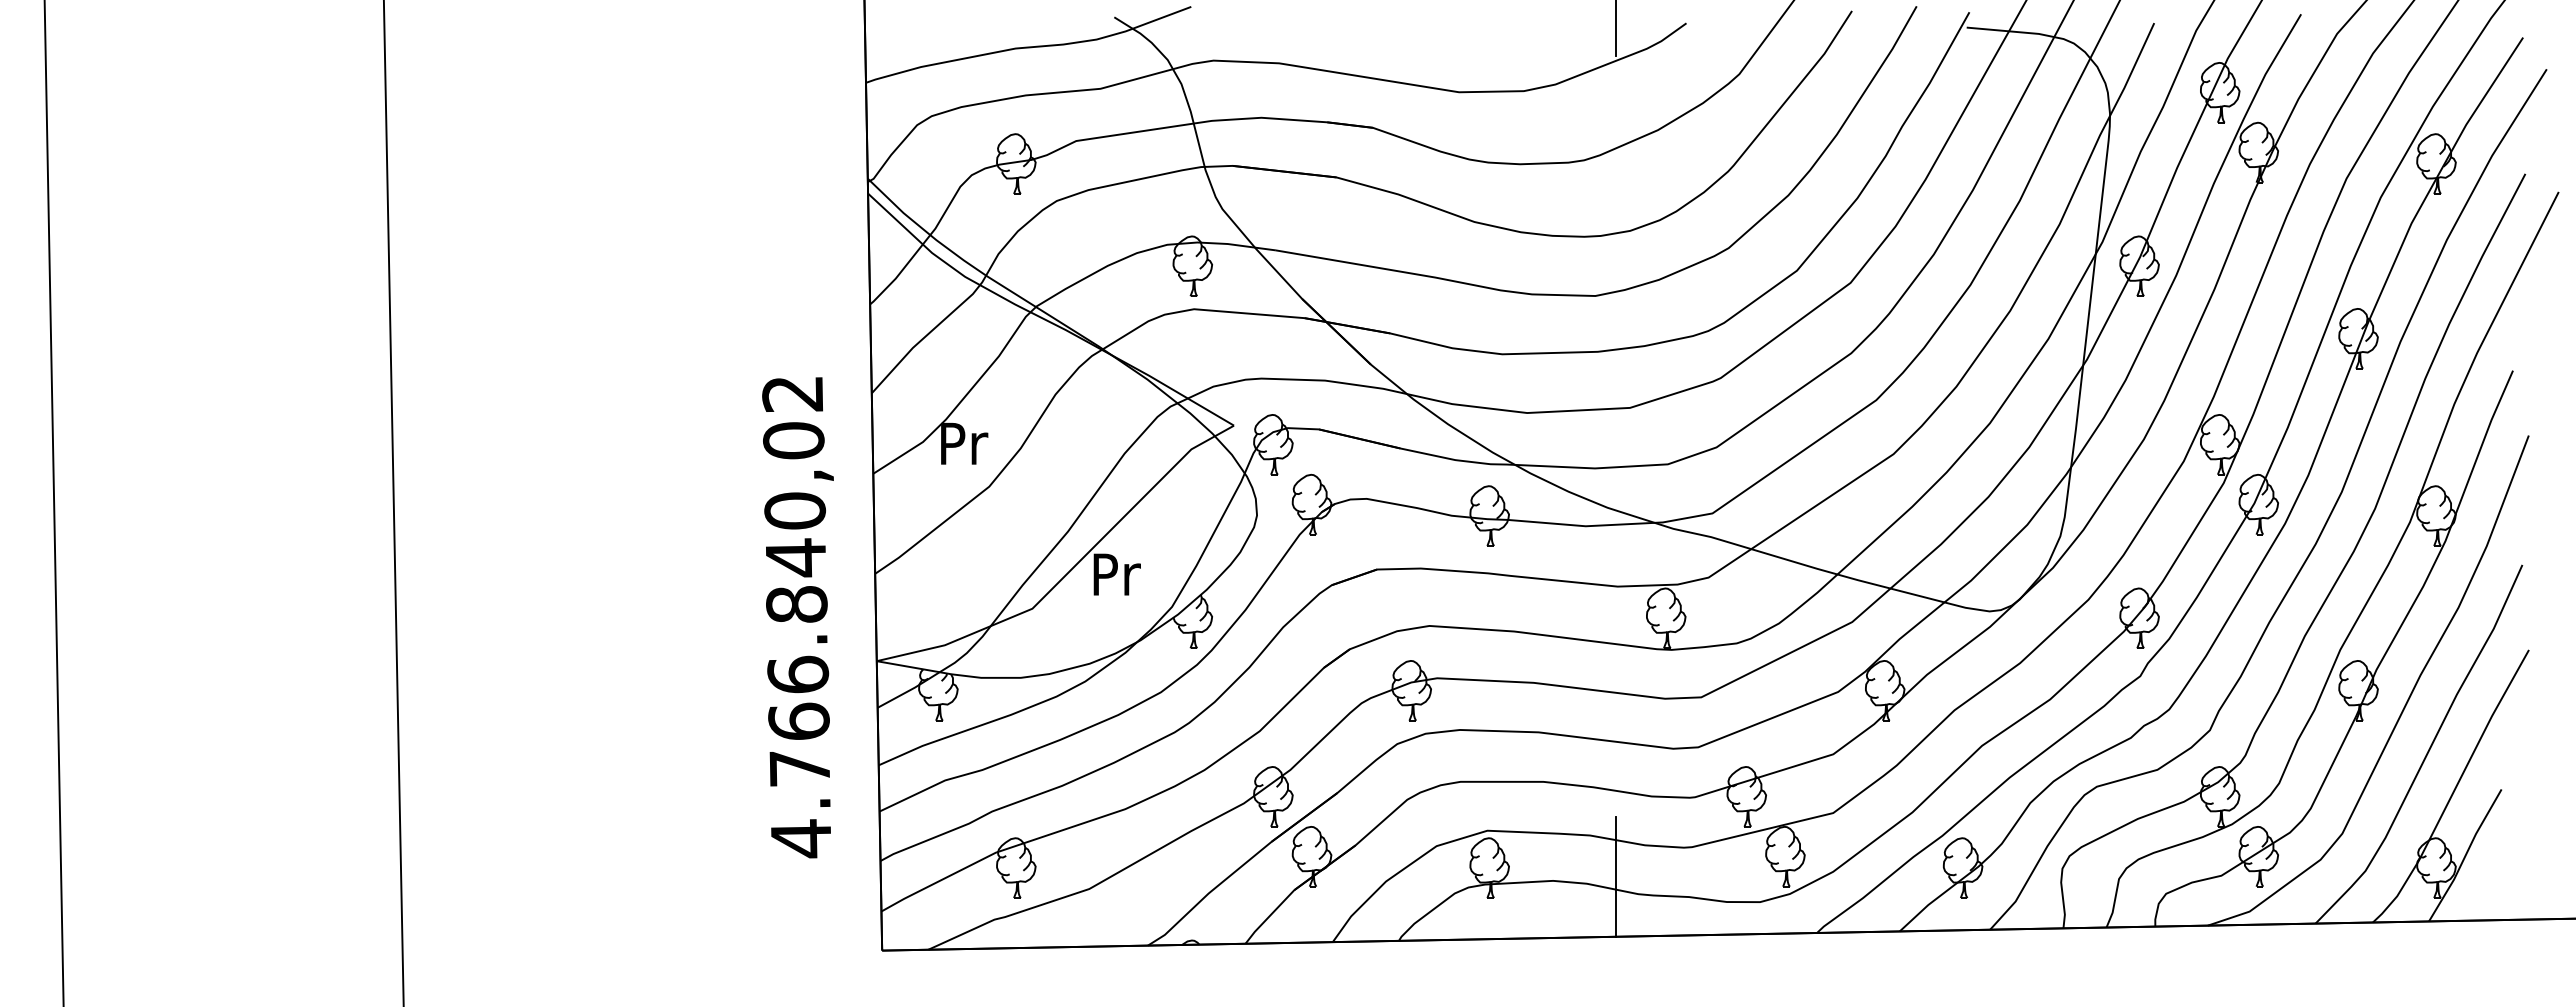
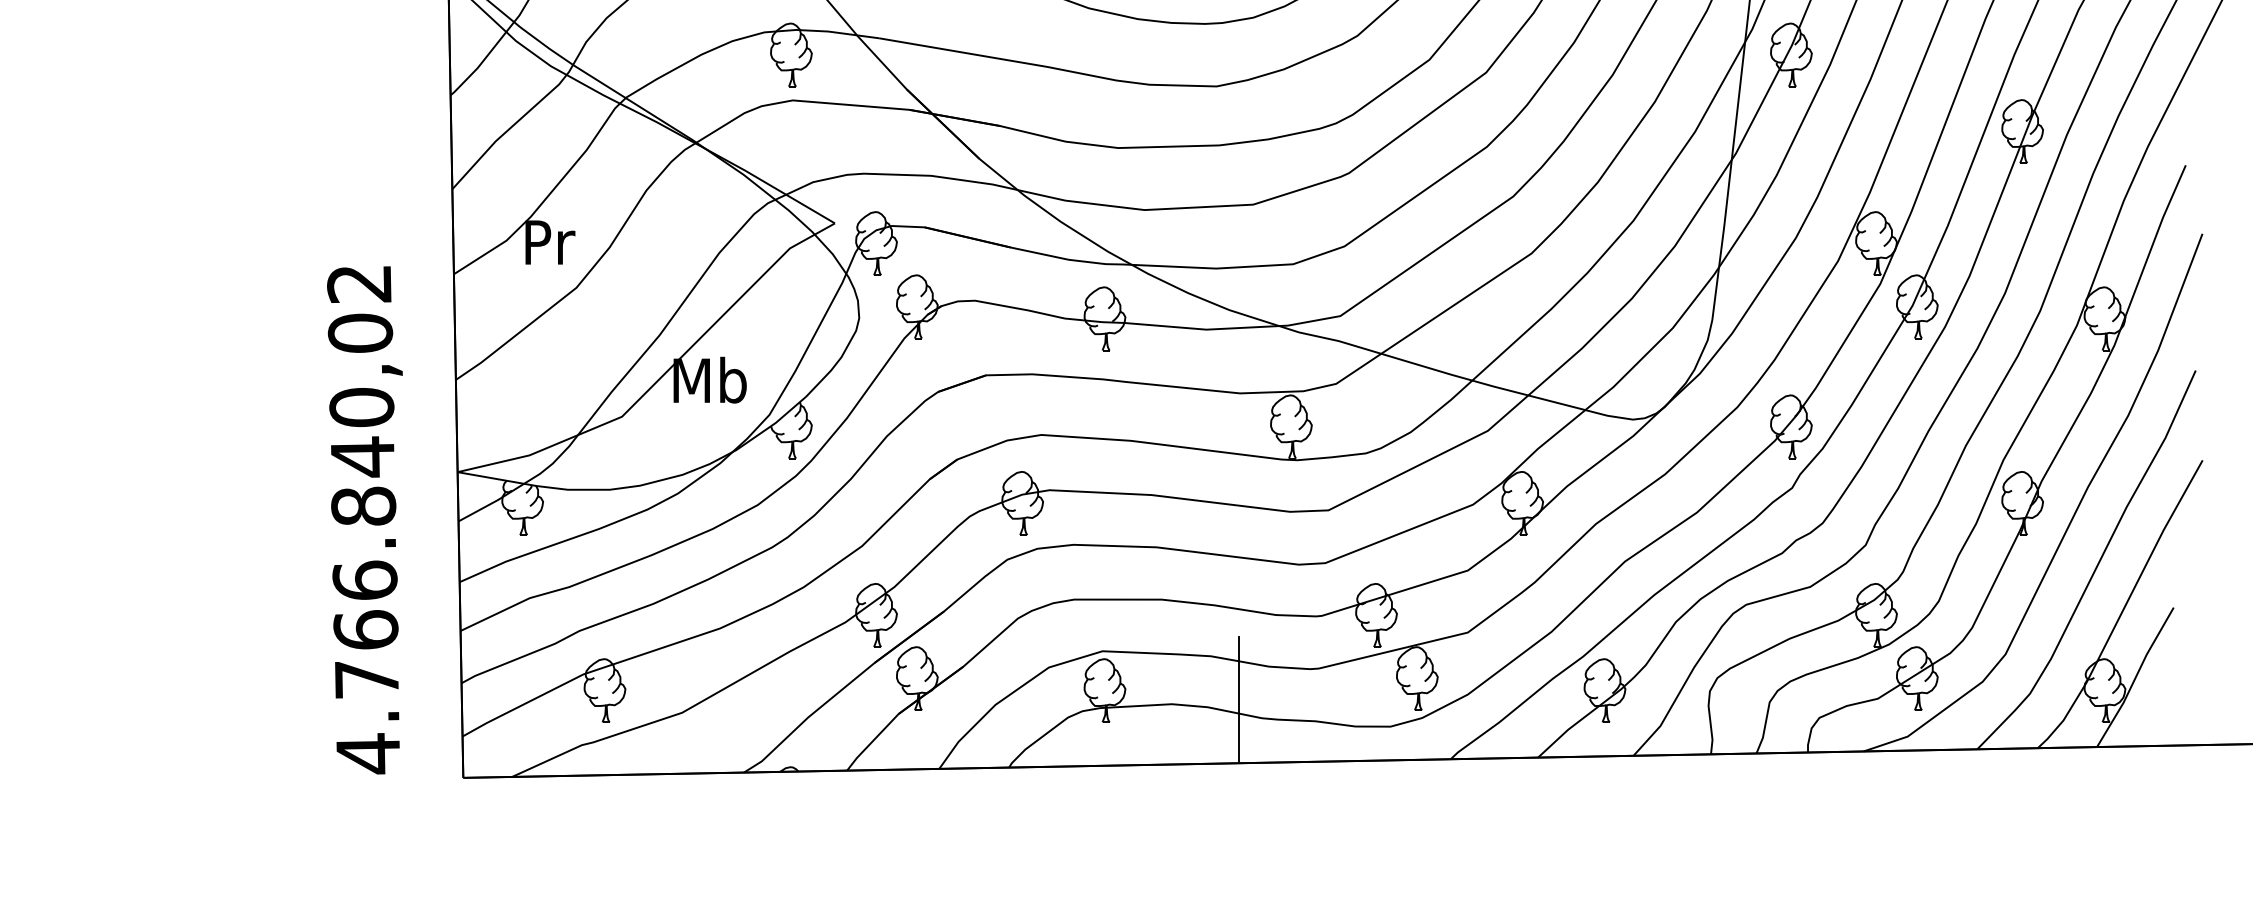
text: (1115, 574) -> (709, 380), Pr -> Mb
text: (797, 617) -> (364, 520), moved

